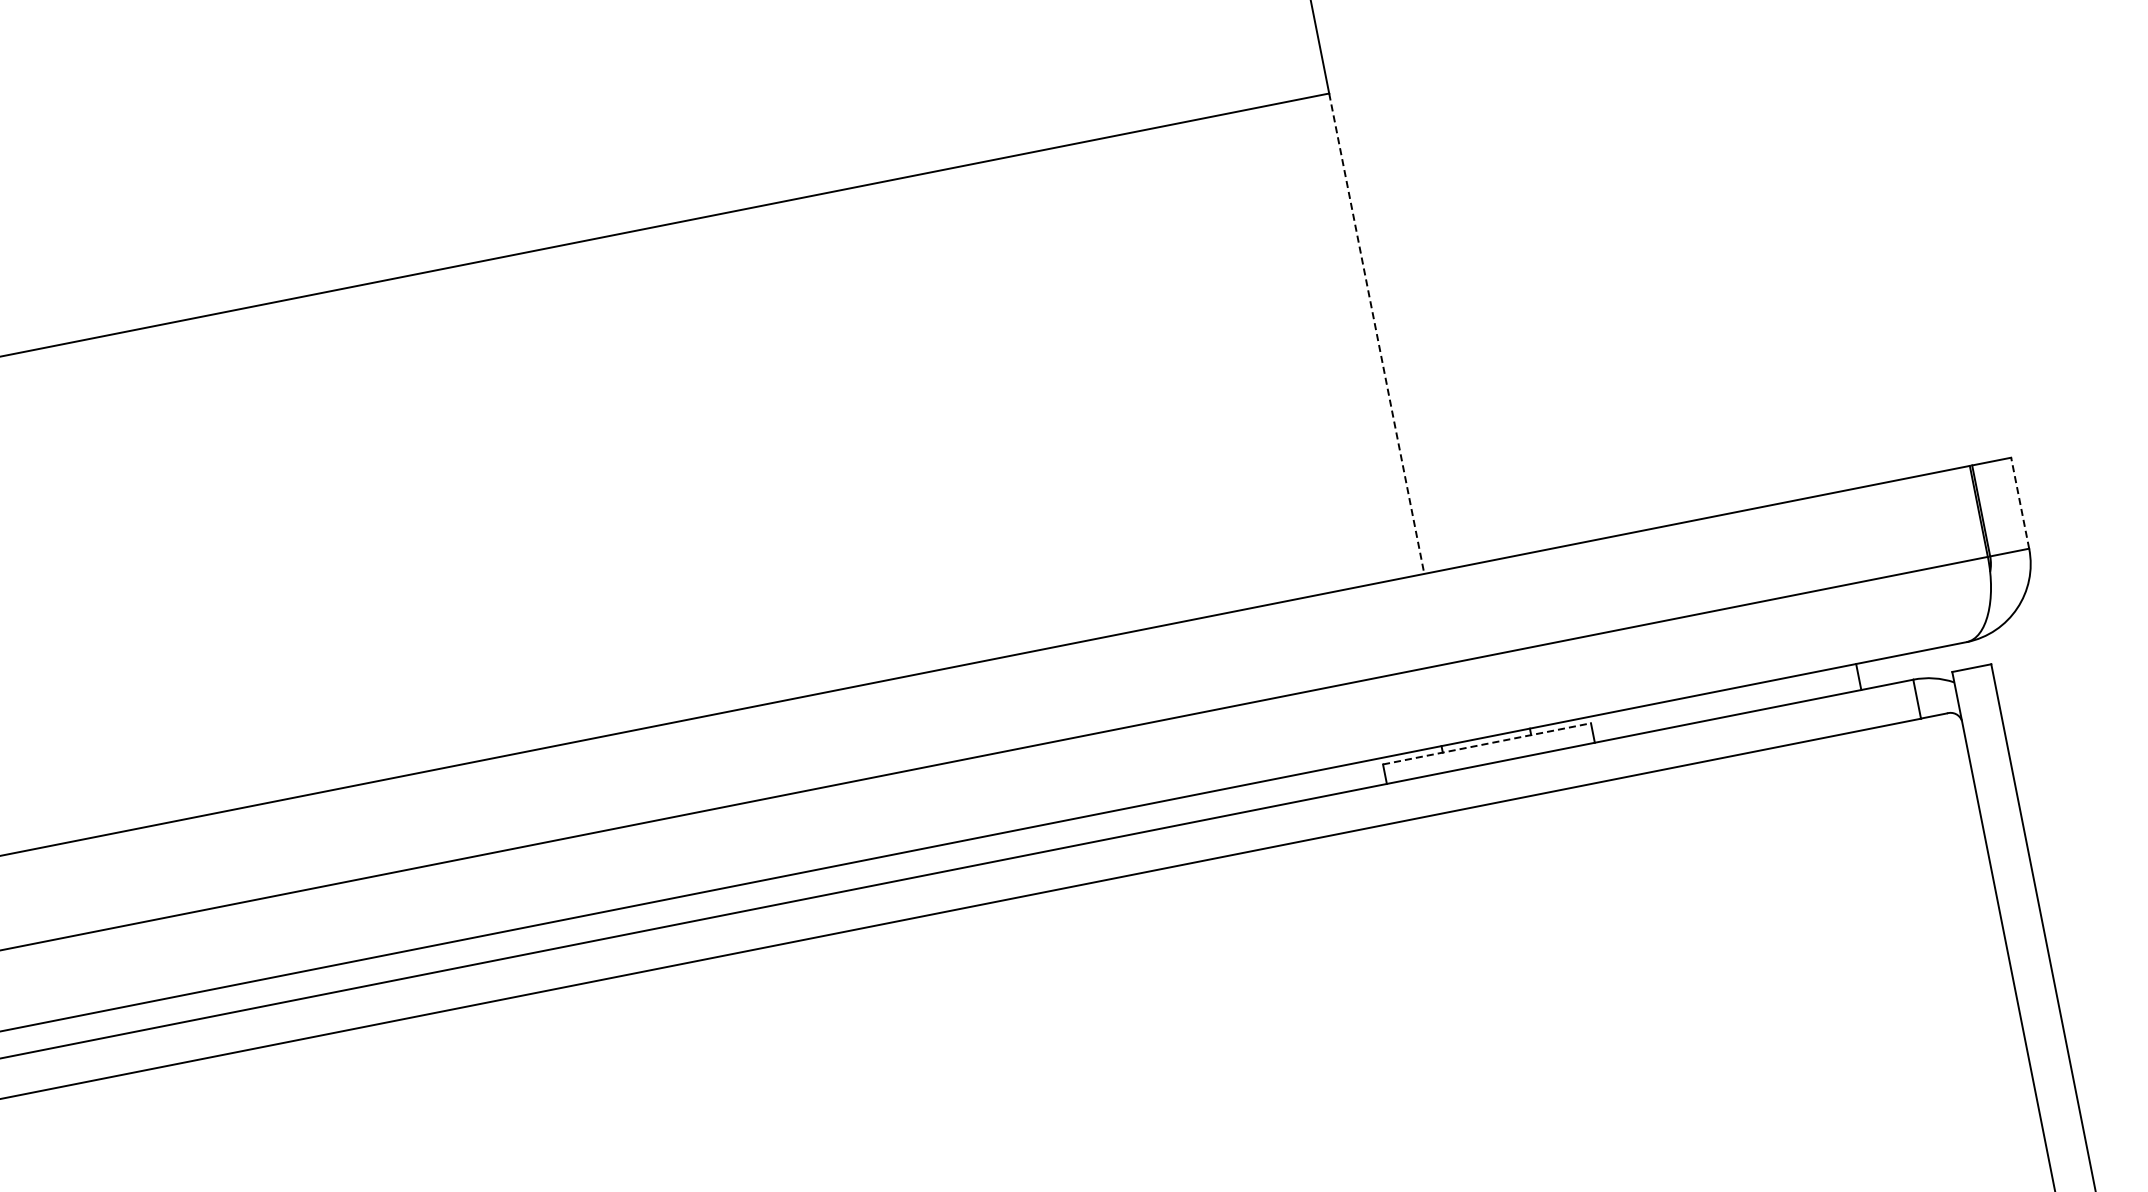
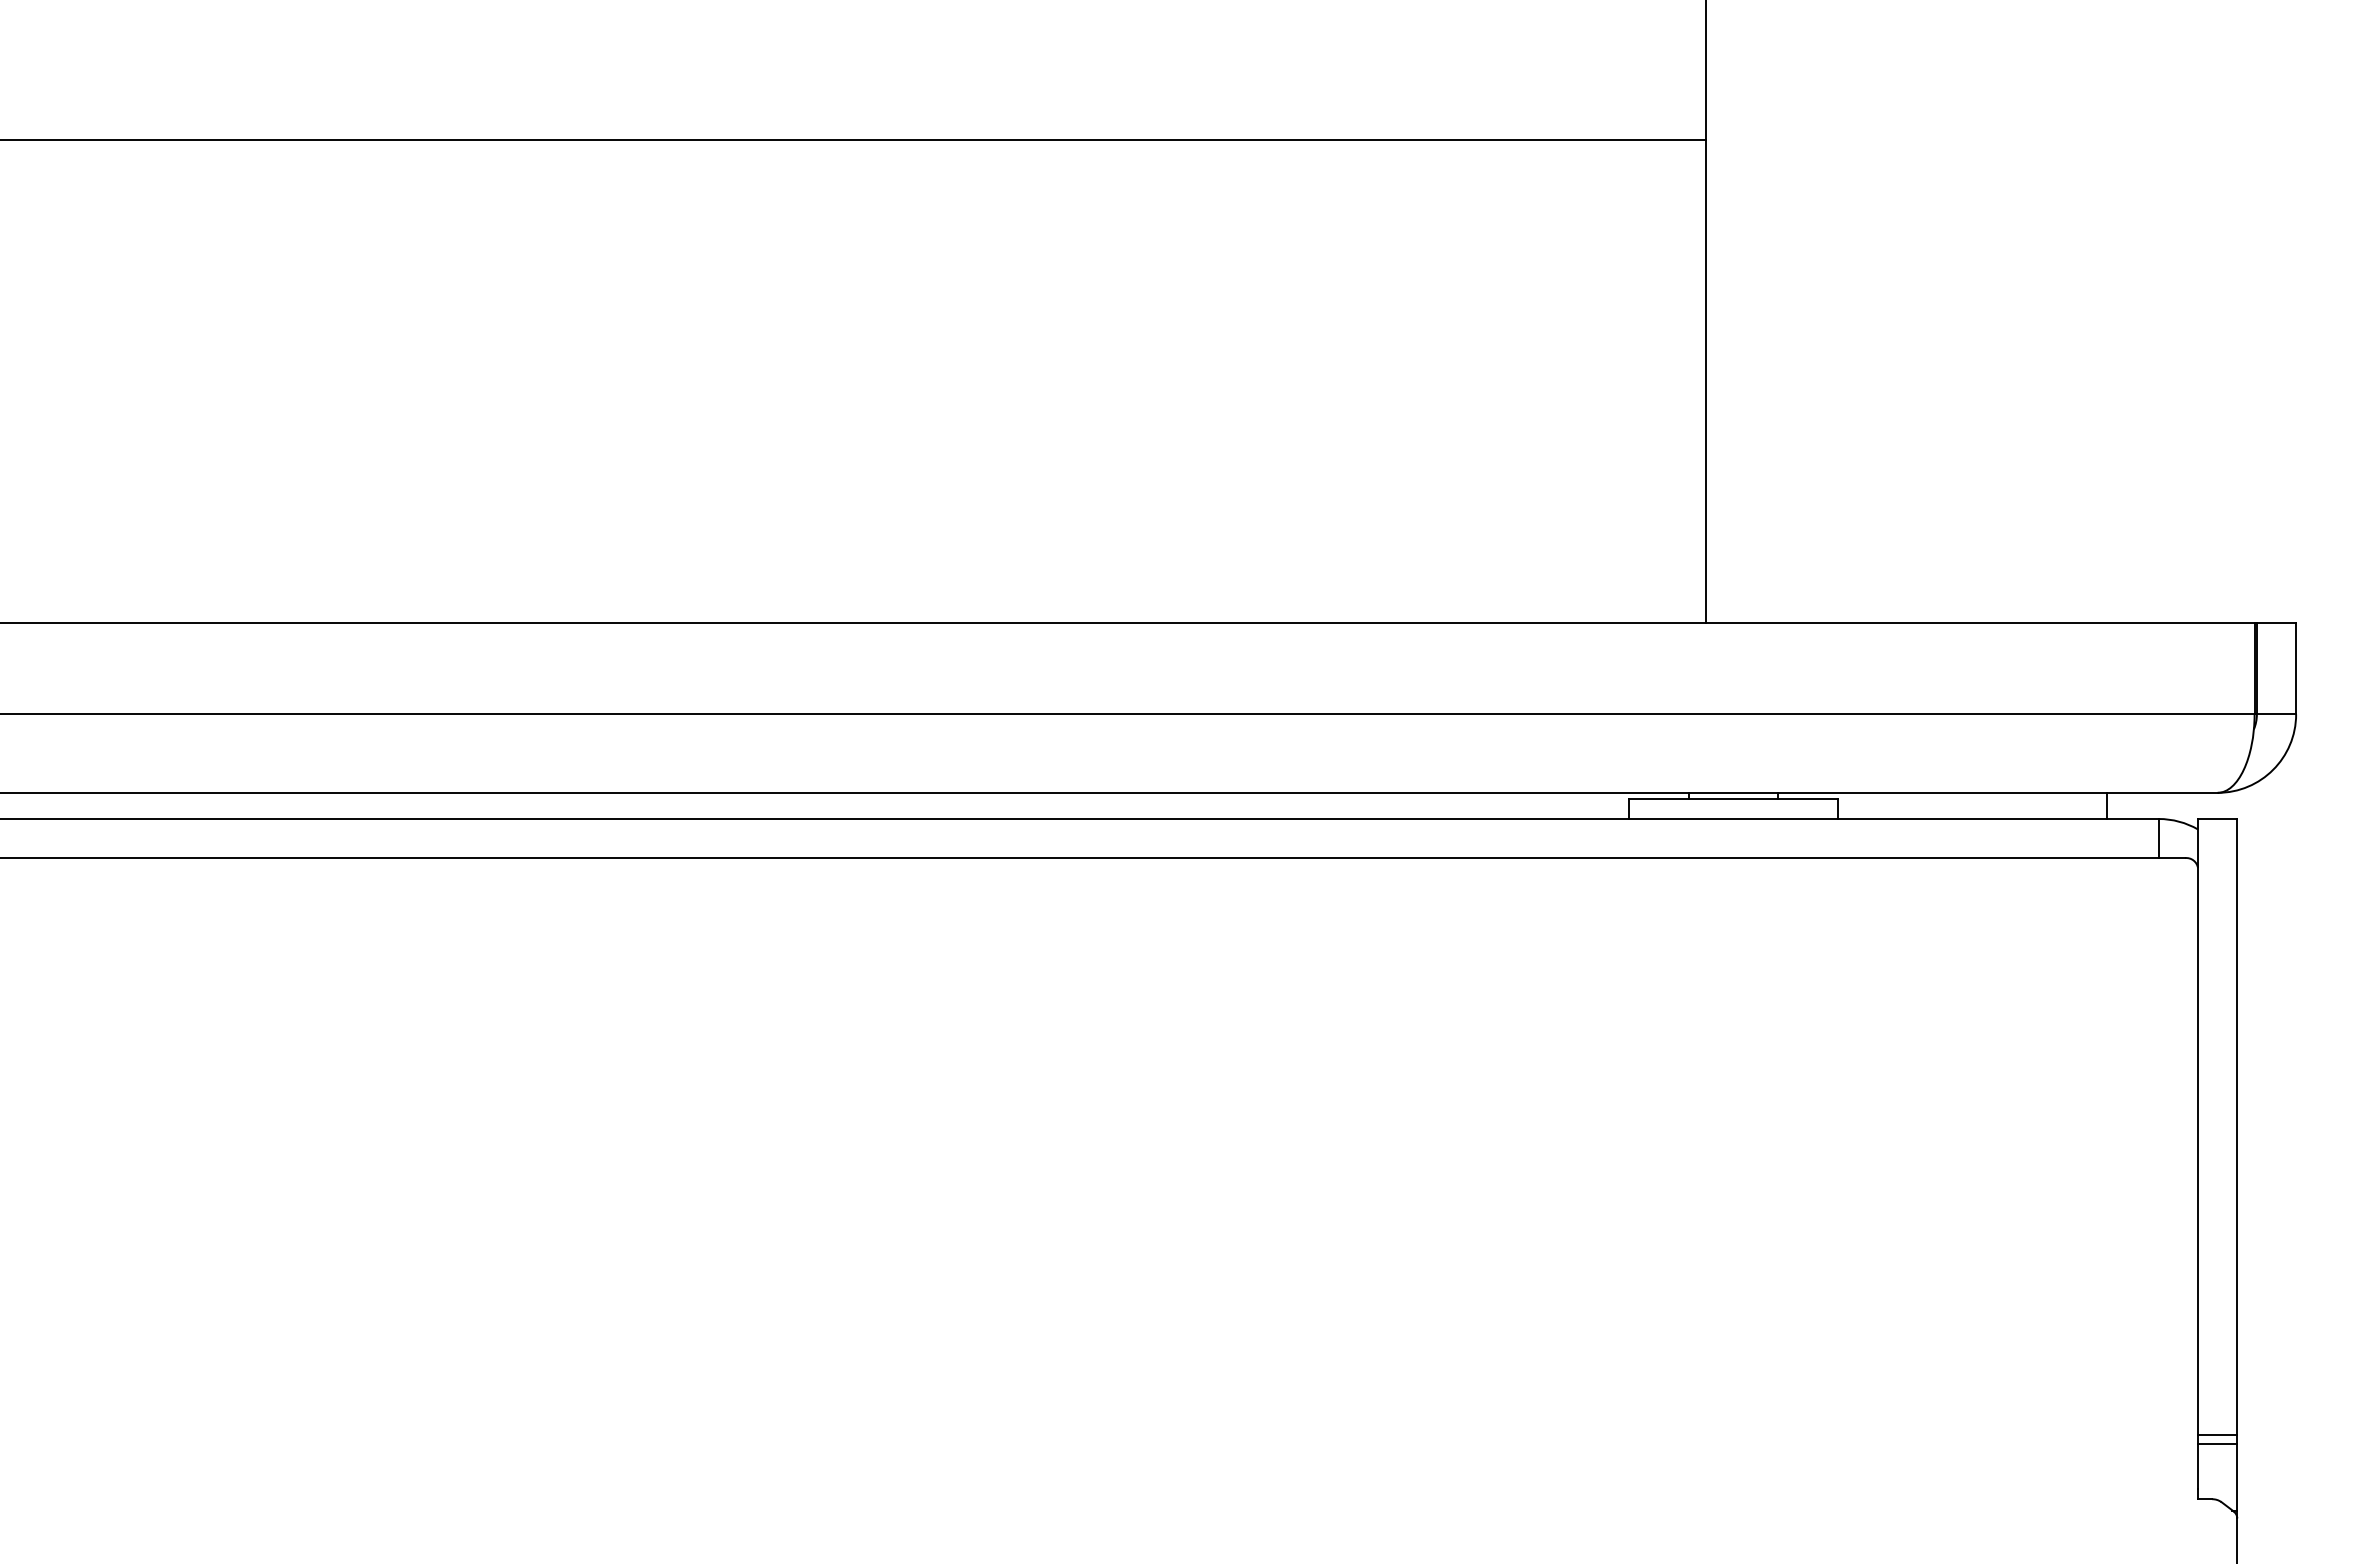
line: (1376, 334) -> (1705, 381), dashed -> solid
line: (2020, 503) -> (2296, 668), dashed -> solid
line: (1486, 744) -> (1733, 799), dashed -> solid

